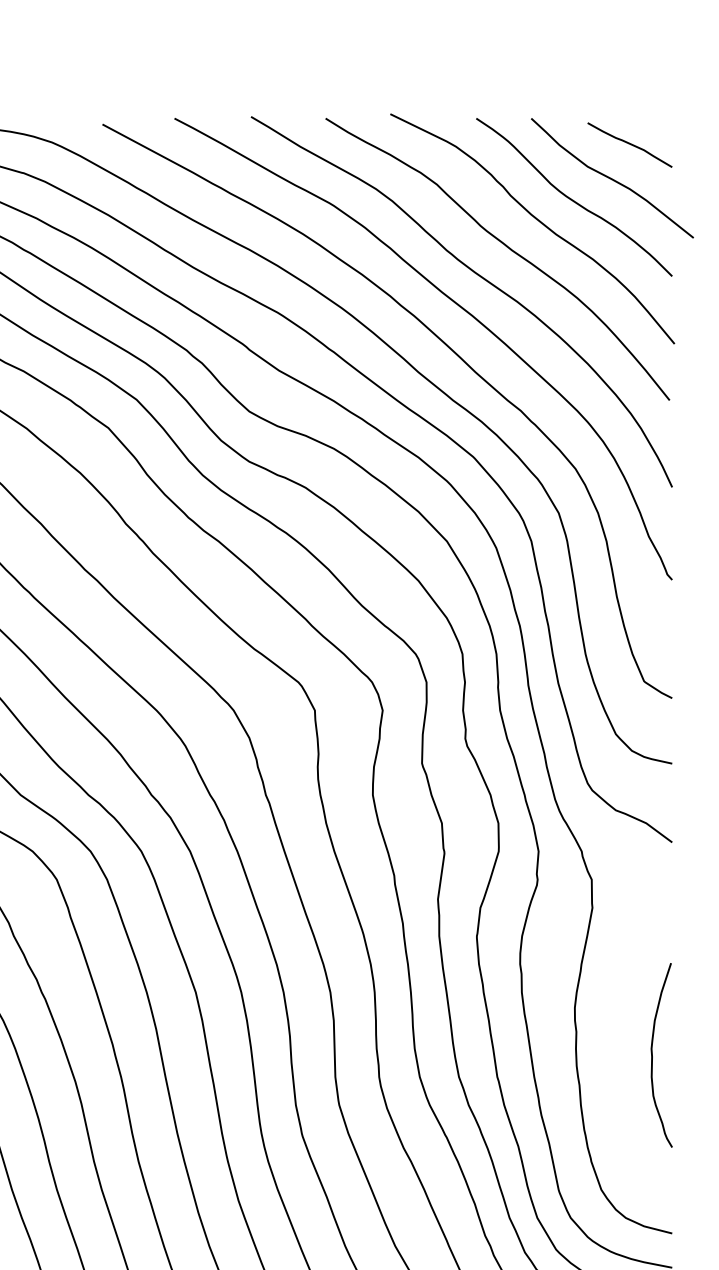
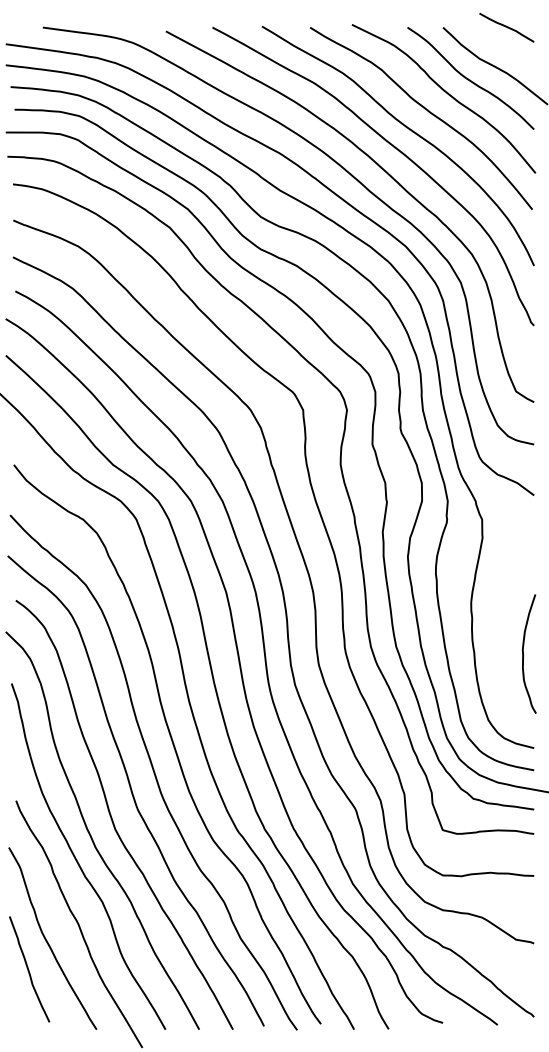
curve: (629, 144) -> (506, 27), moved
curve: (652, 1054) -> (523, 653), moved

